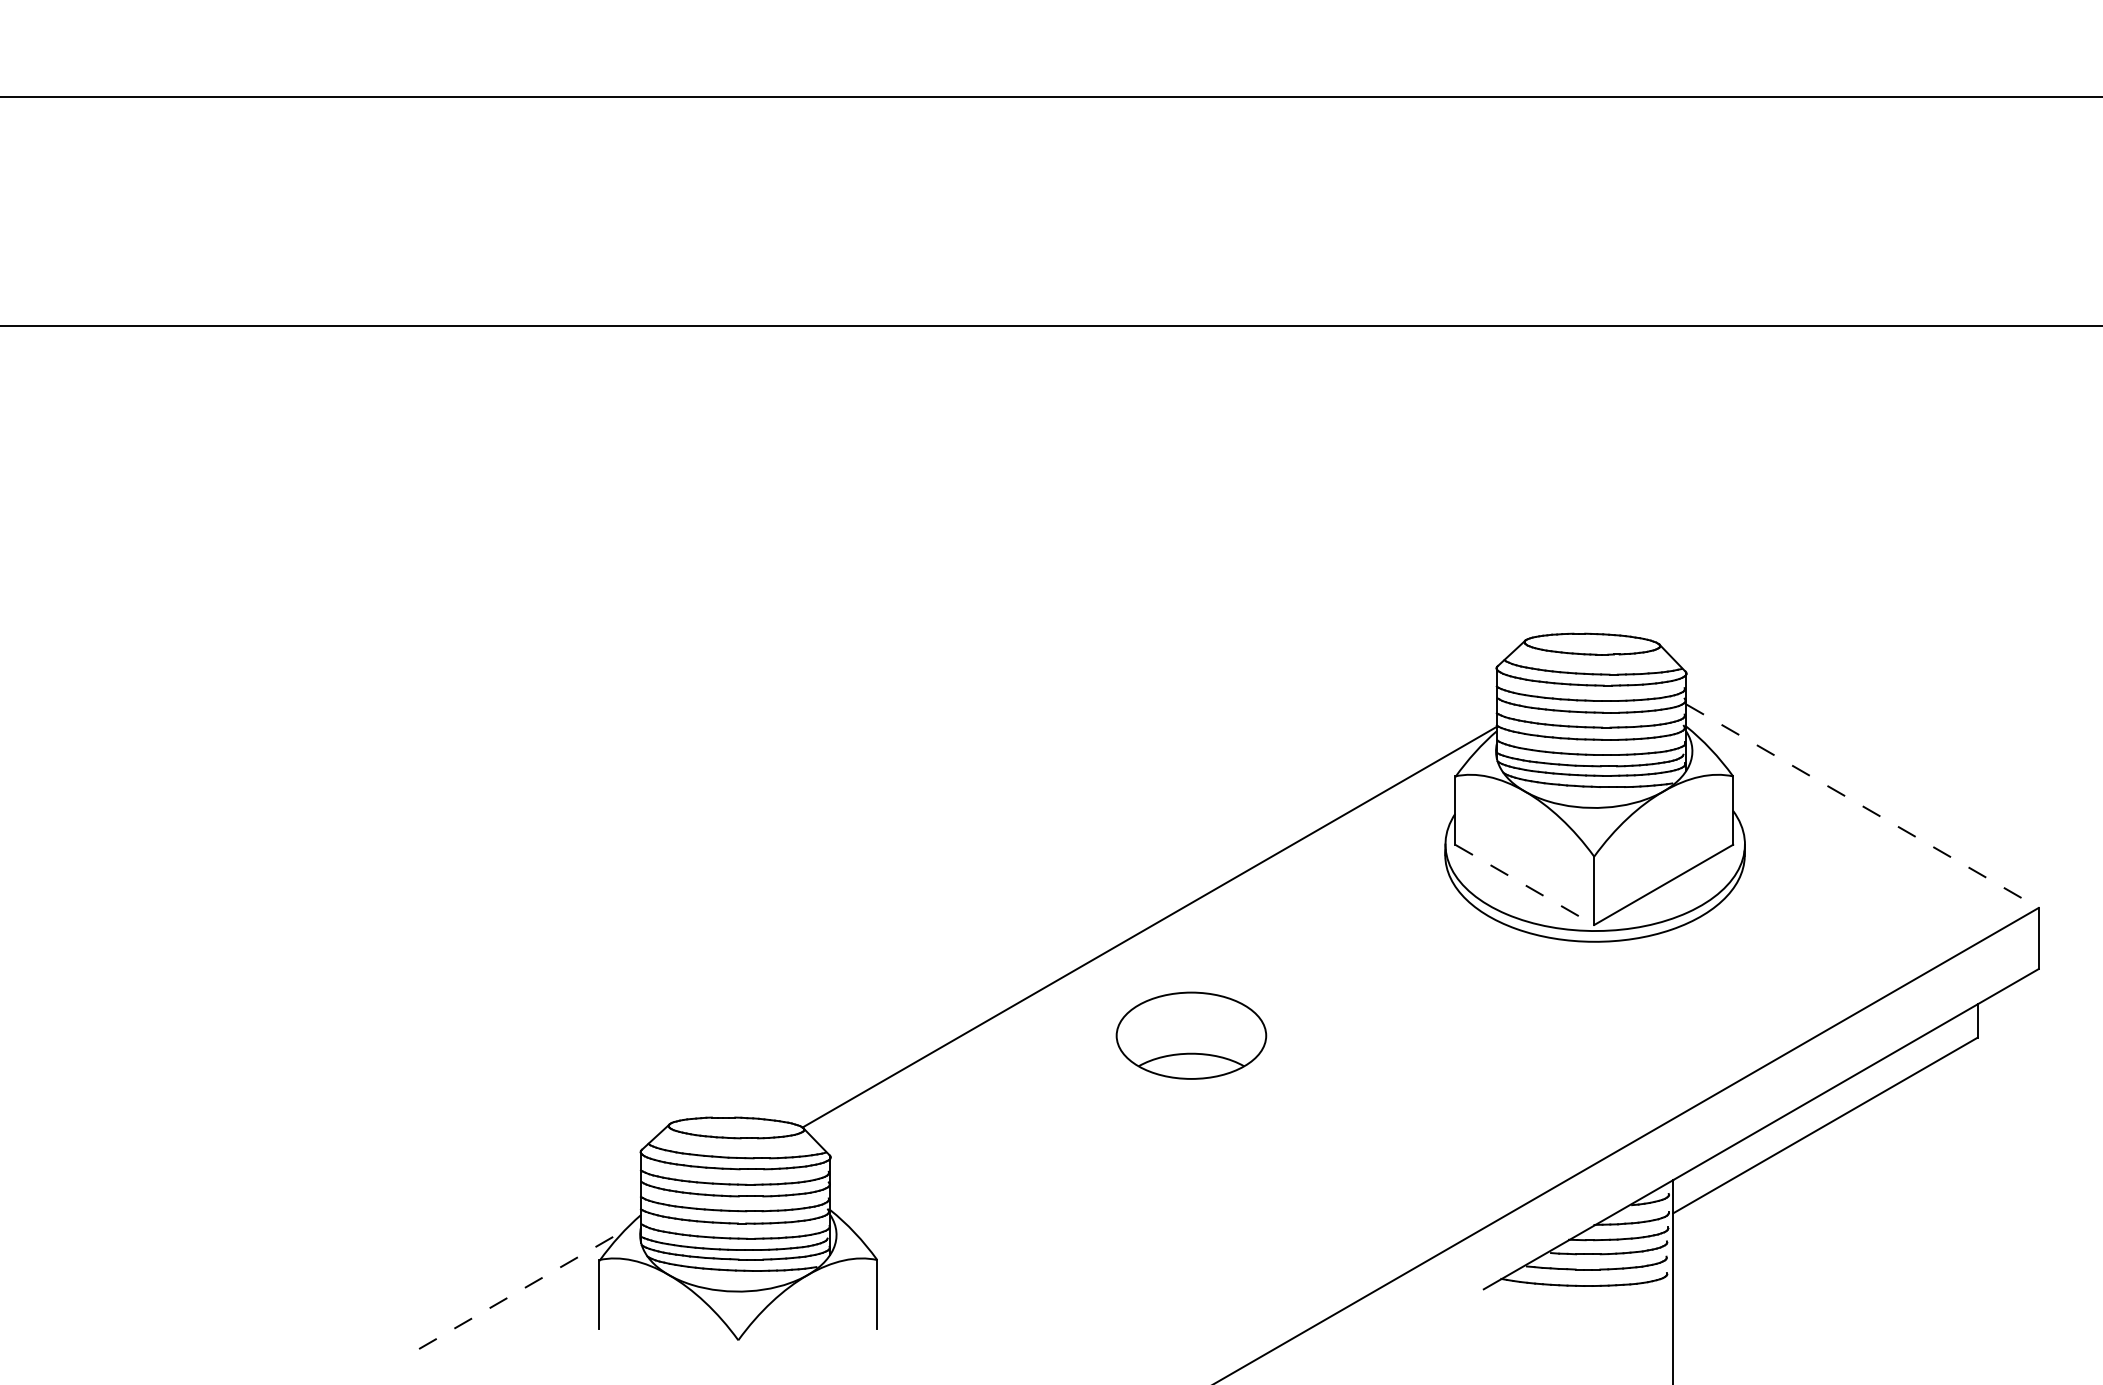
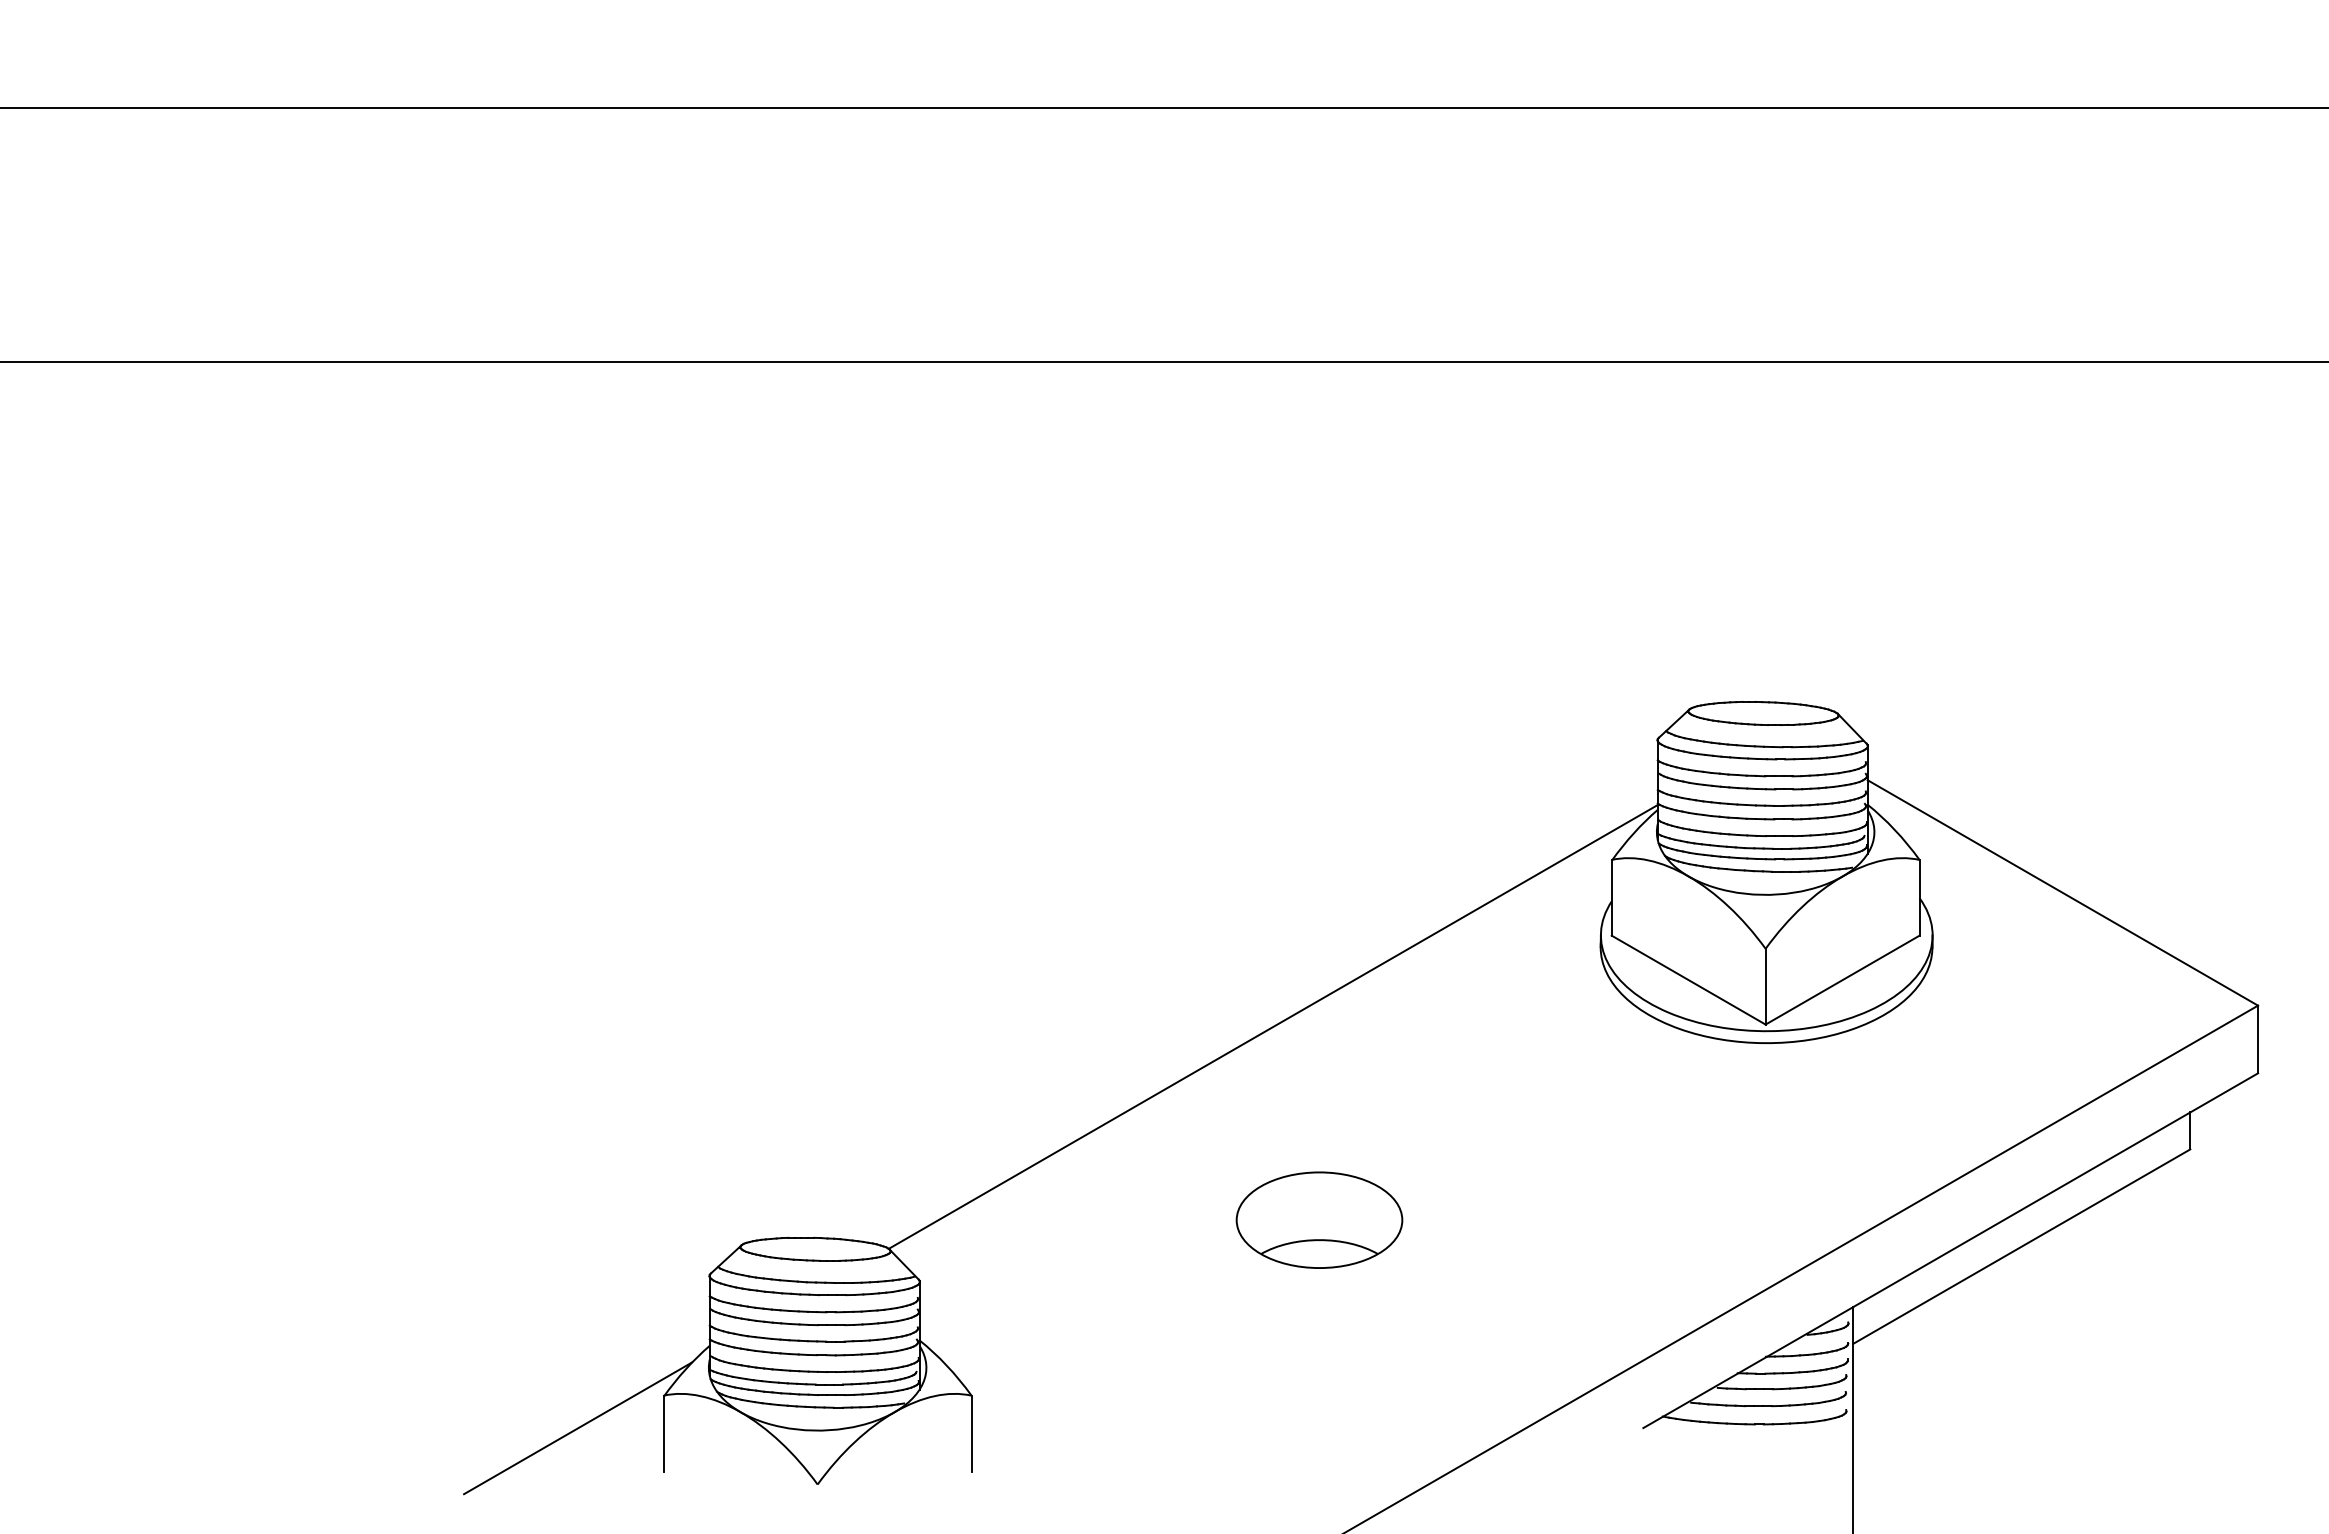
line: (1863, 806) -> (2063, 893), dashed -> solid
line: (1524, 885) -> (1688, 980), dashed -> solid
part: (1191, 1035) -> (1319, 1219), moved
line: (522, 1289) -> (578, 1428), dashed -> solid

